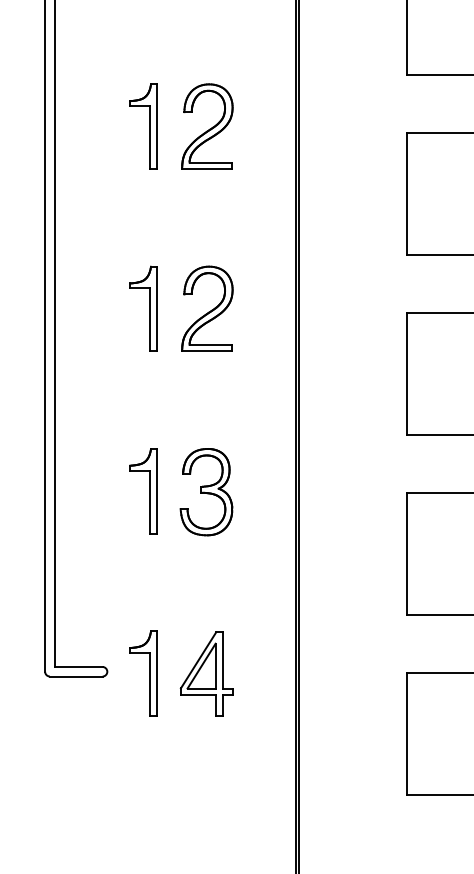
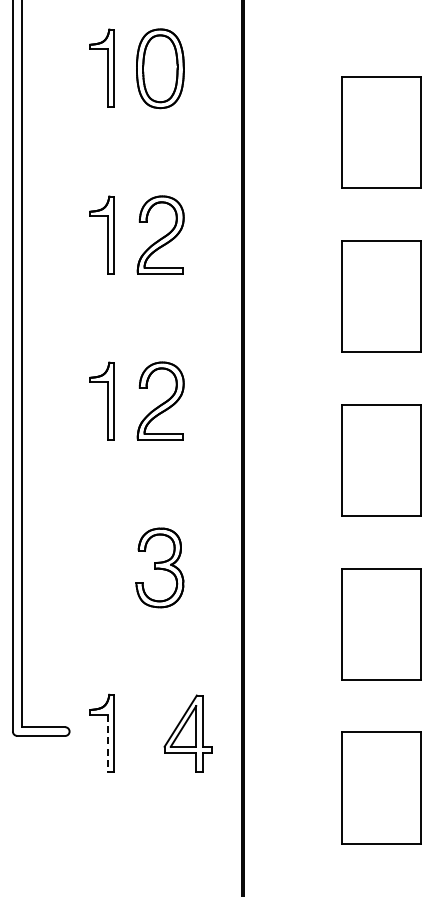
part: (142, 490) -> (101, 566), removed
part: (206, 673) -> (187, 733), moved
line: (150, 684) -> (108, 743), solid -> dashed

